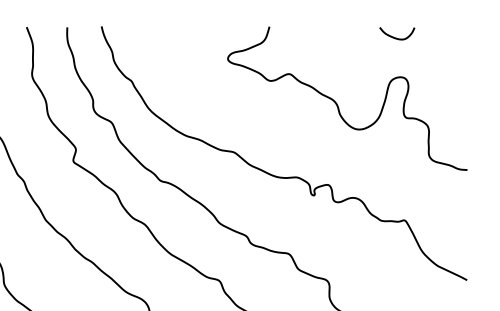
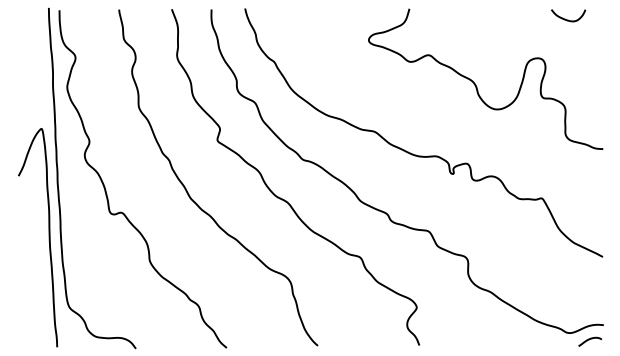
curve: (397, 37) -> (568, 19), moved

